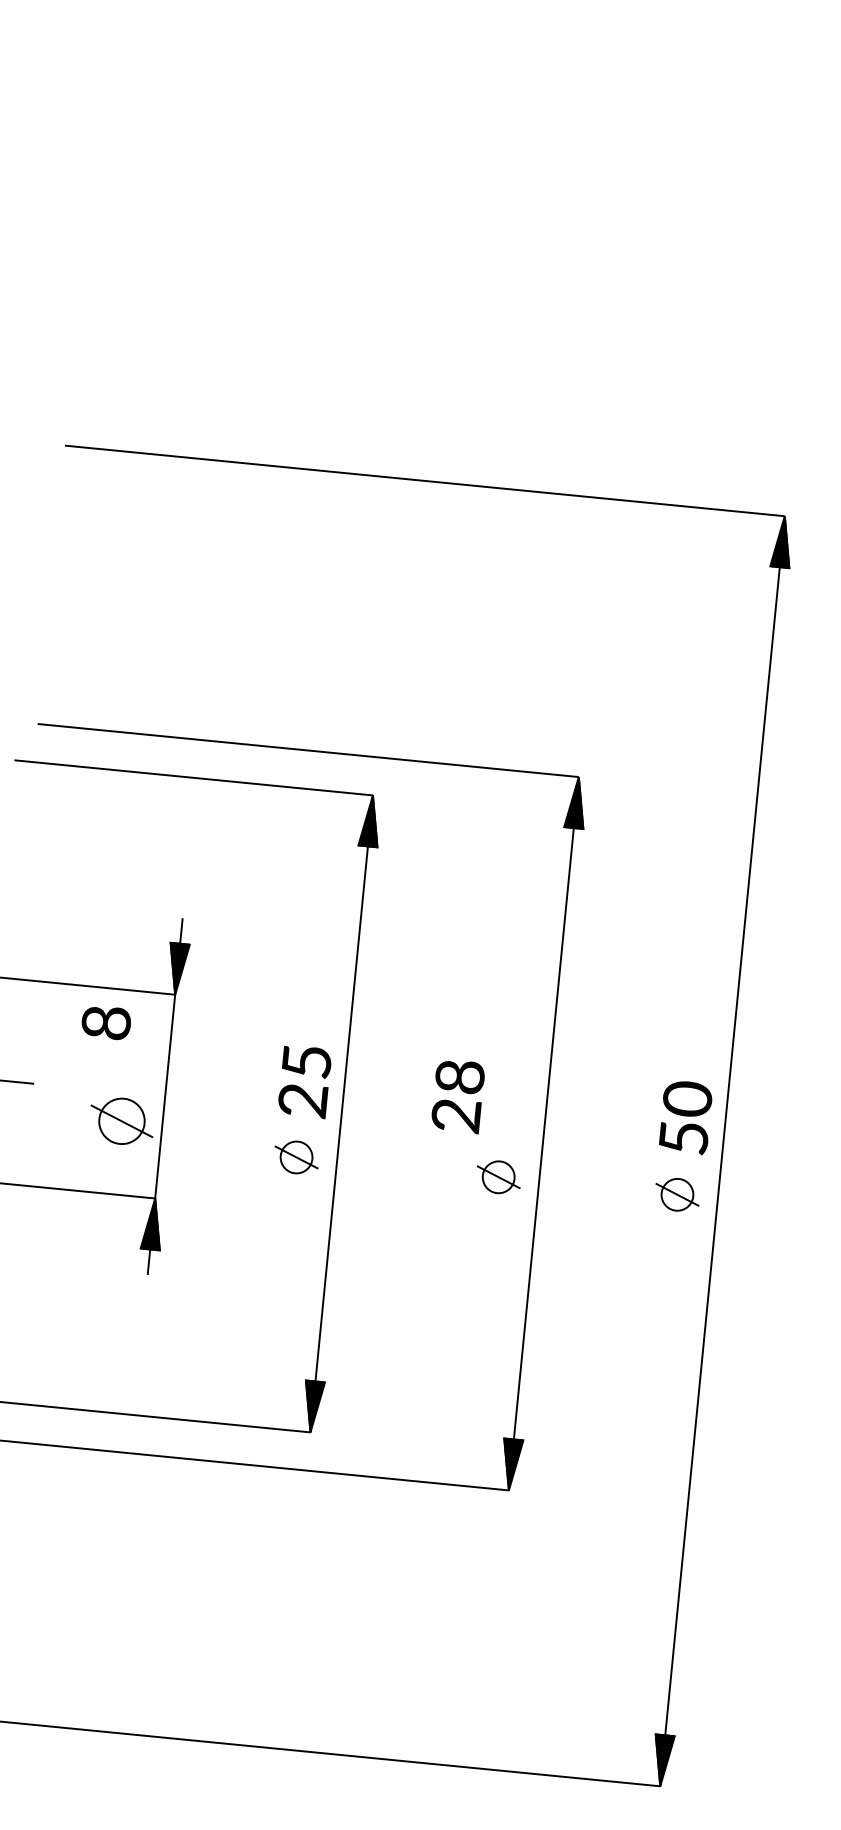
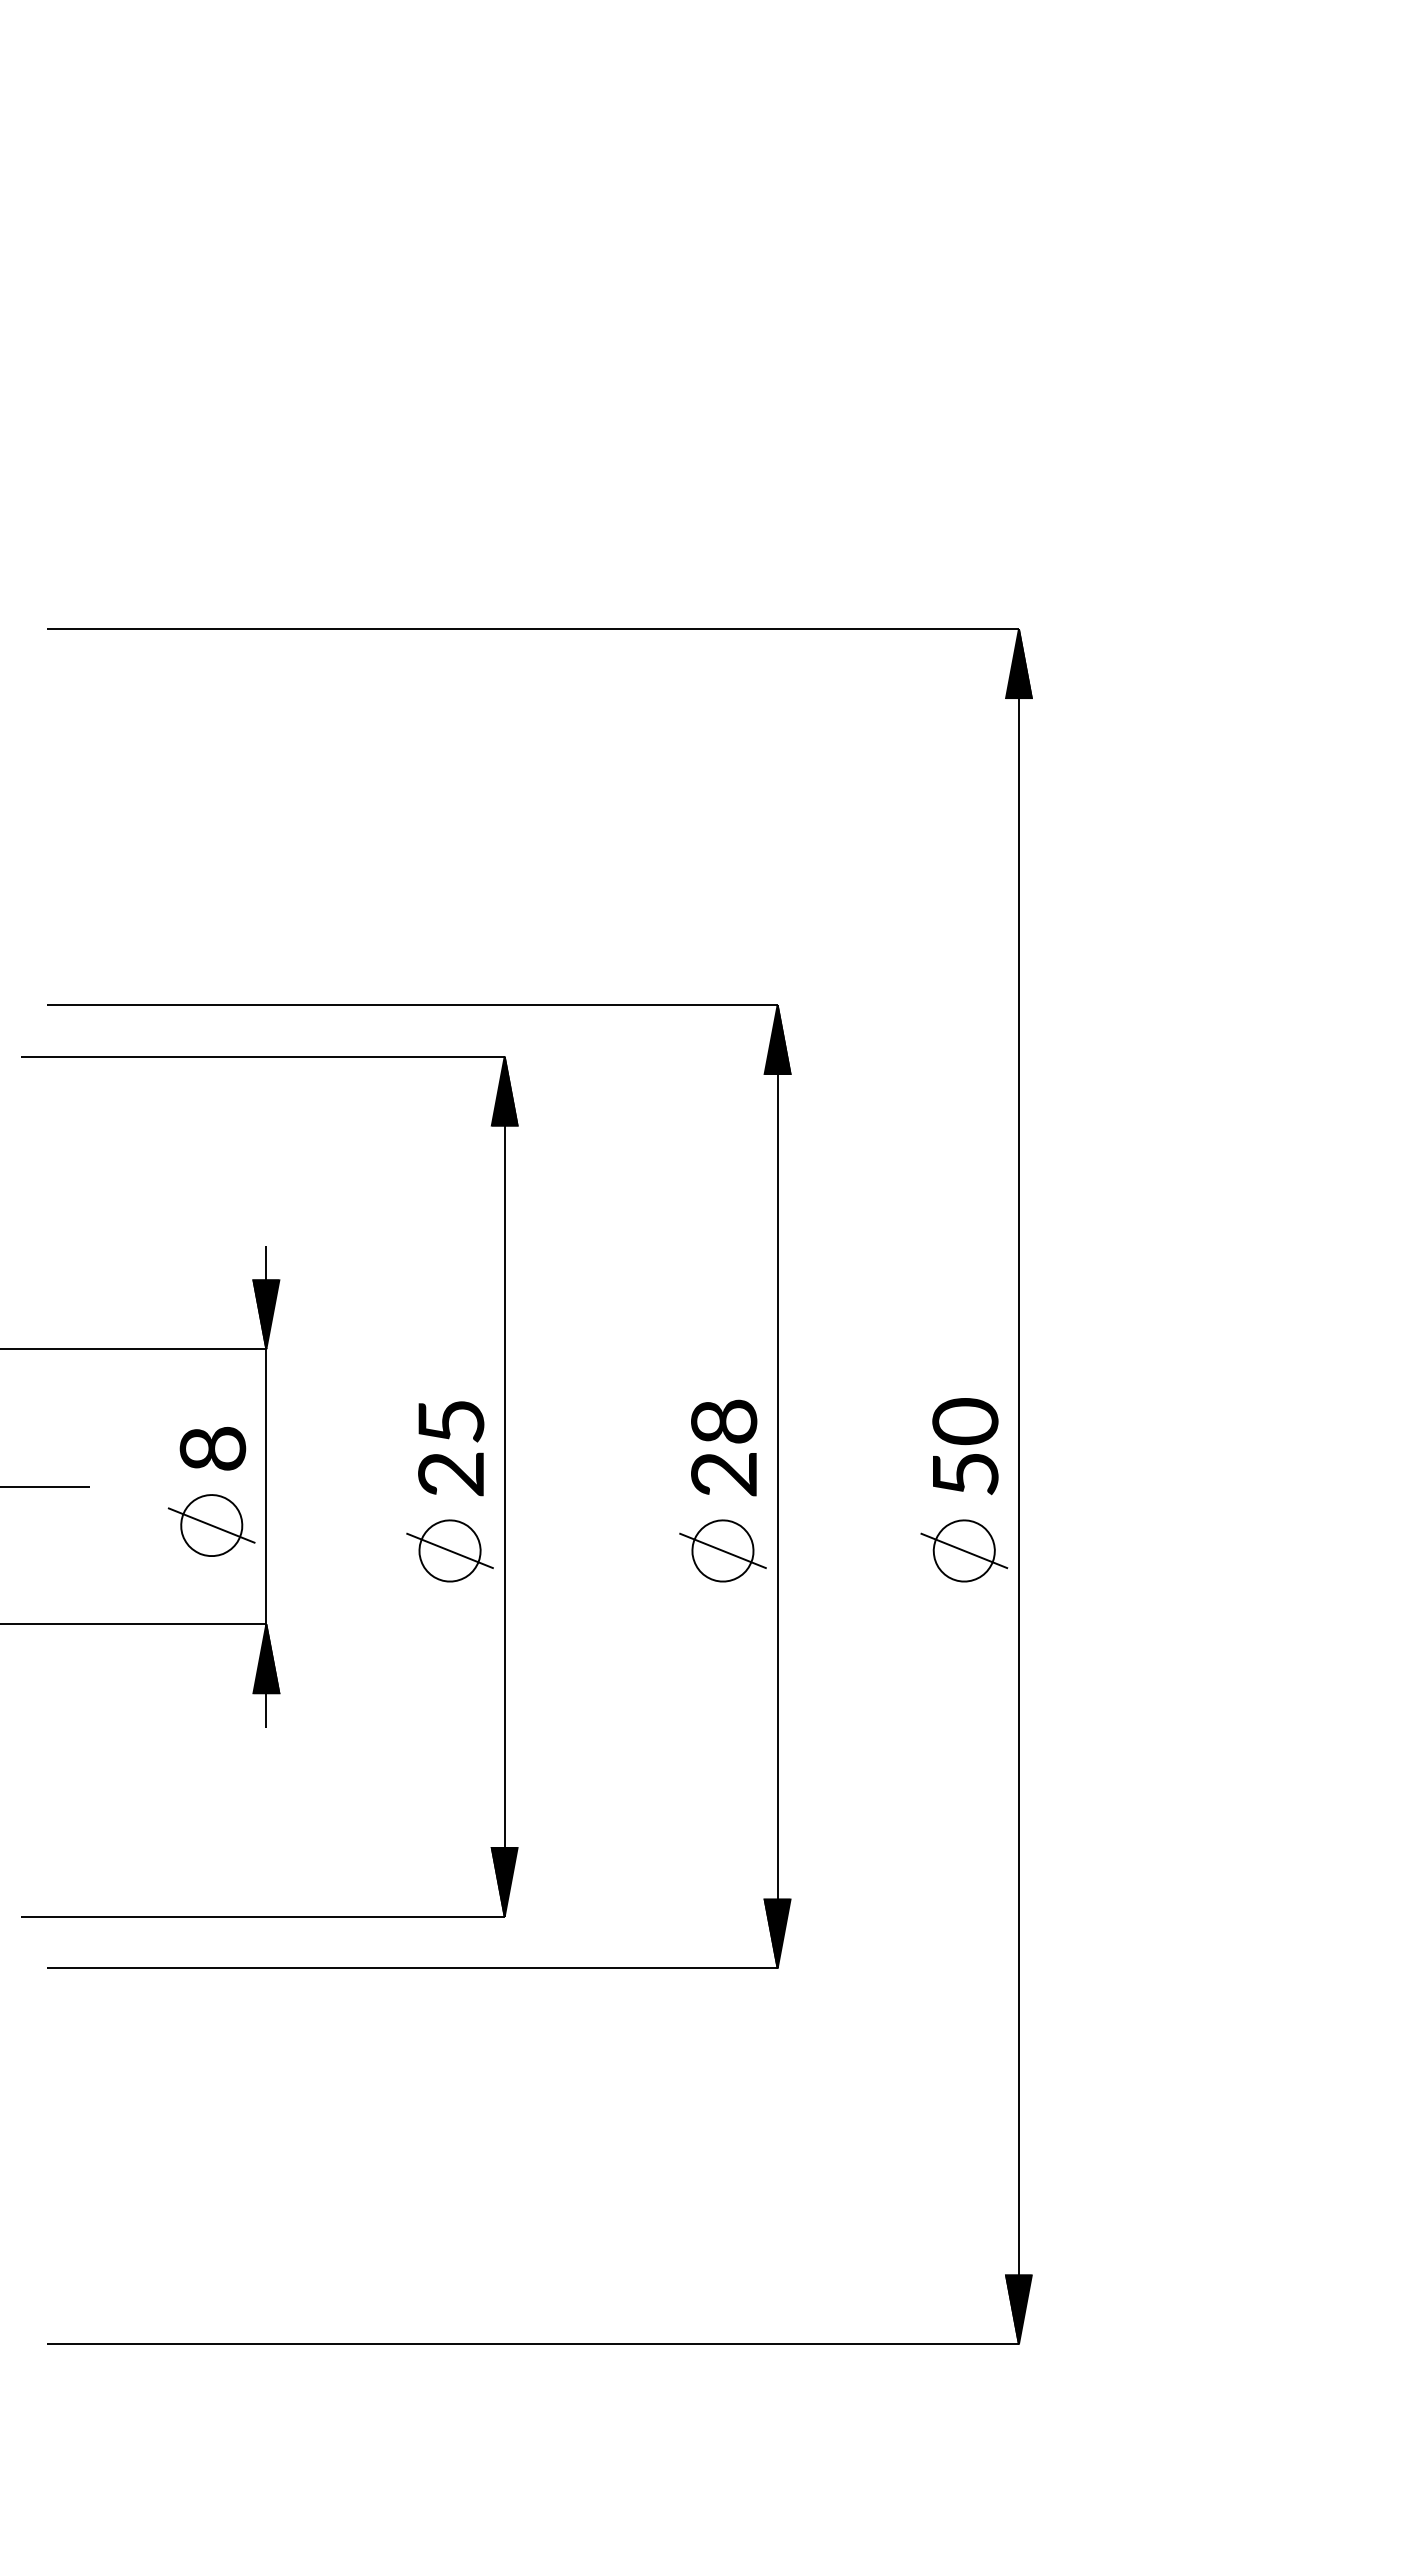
text: (106, 1022) -> (212, 1448), moved
text: (458, 1095) -> (724, 1447), moved
part: (296, 1157) -> (449, 1550), size x1.43
part: (498, 1176) -> (722, 1550), size x1.43
part: (677, 1194) -> (964, 1550), size x1.43

